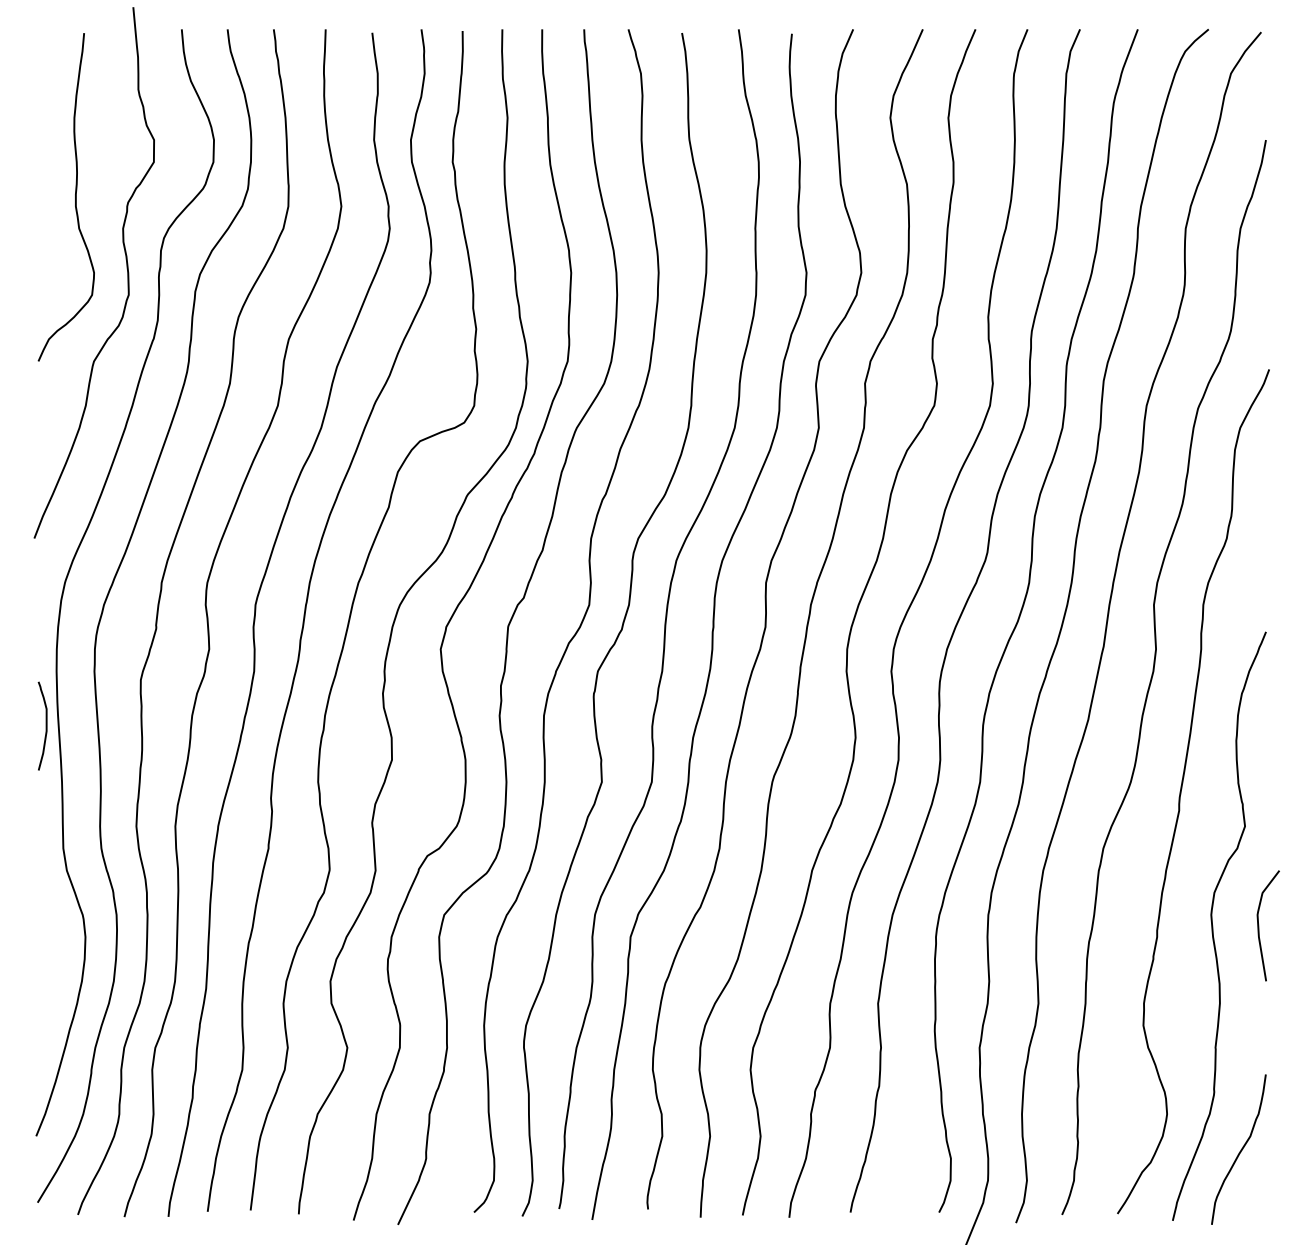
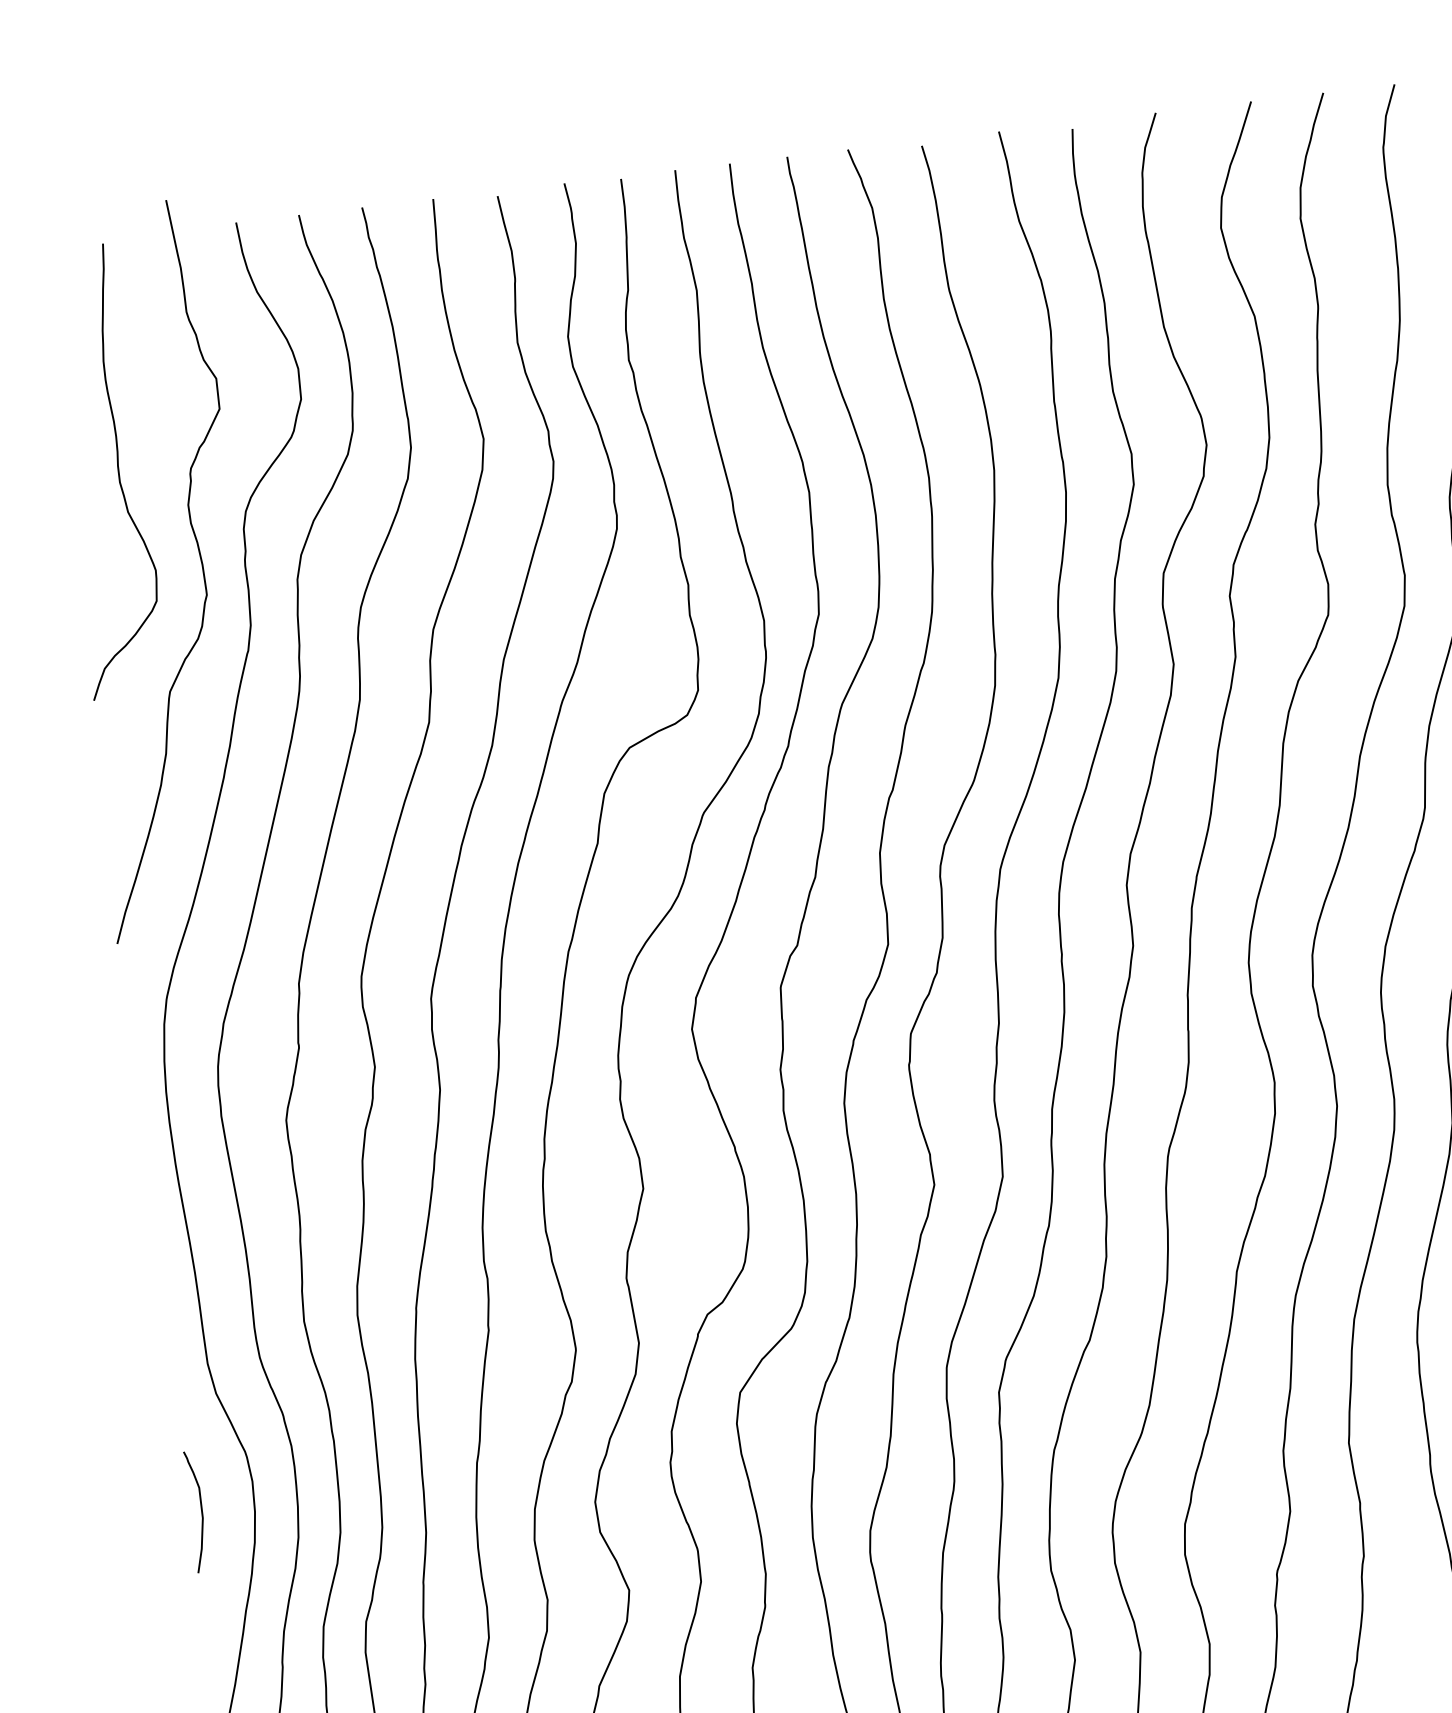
curve: (45, 725) -> (200, 1510), moved

